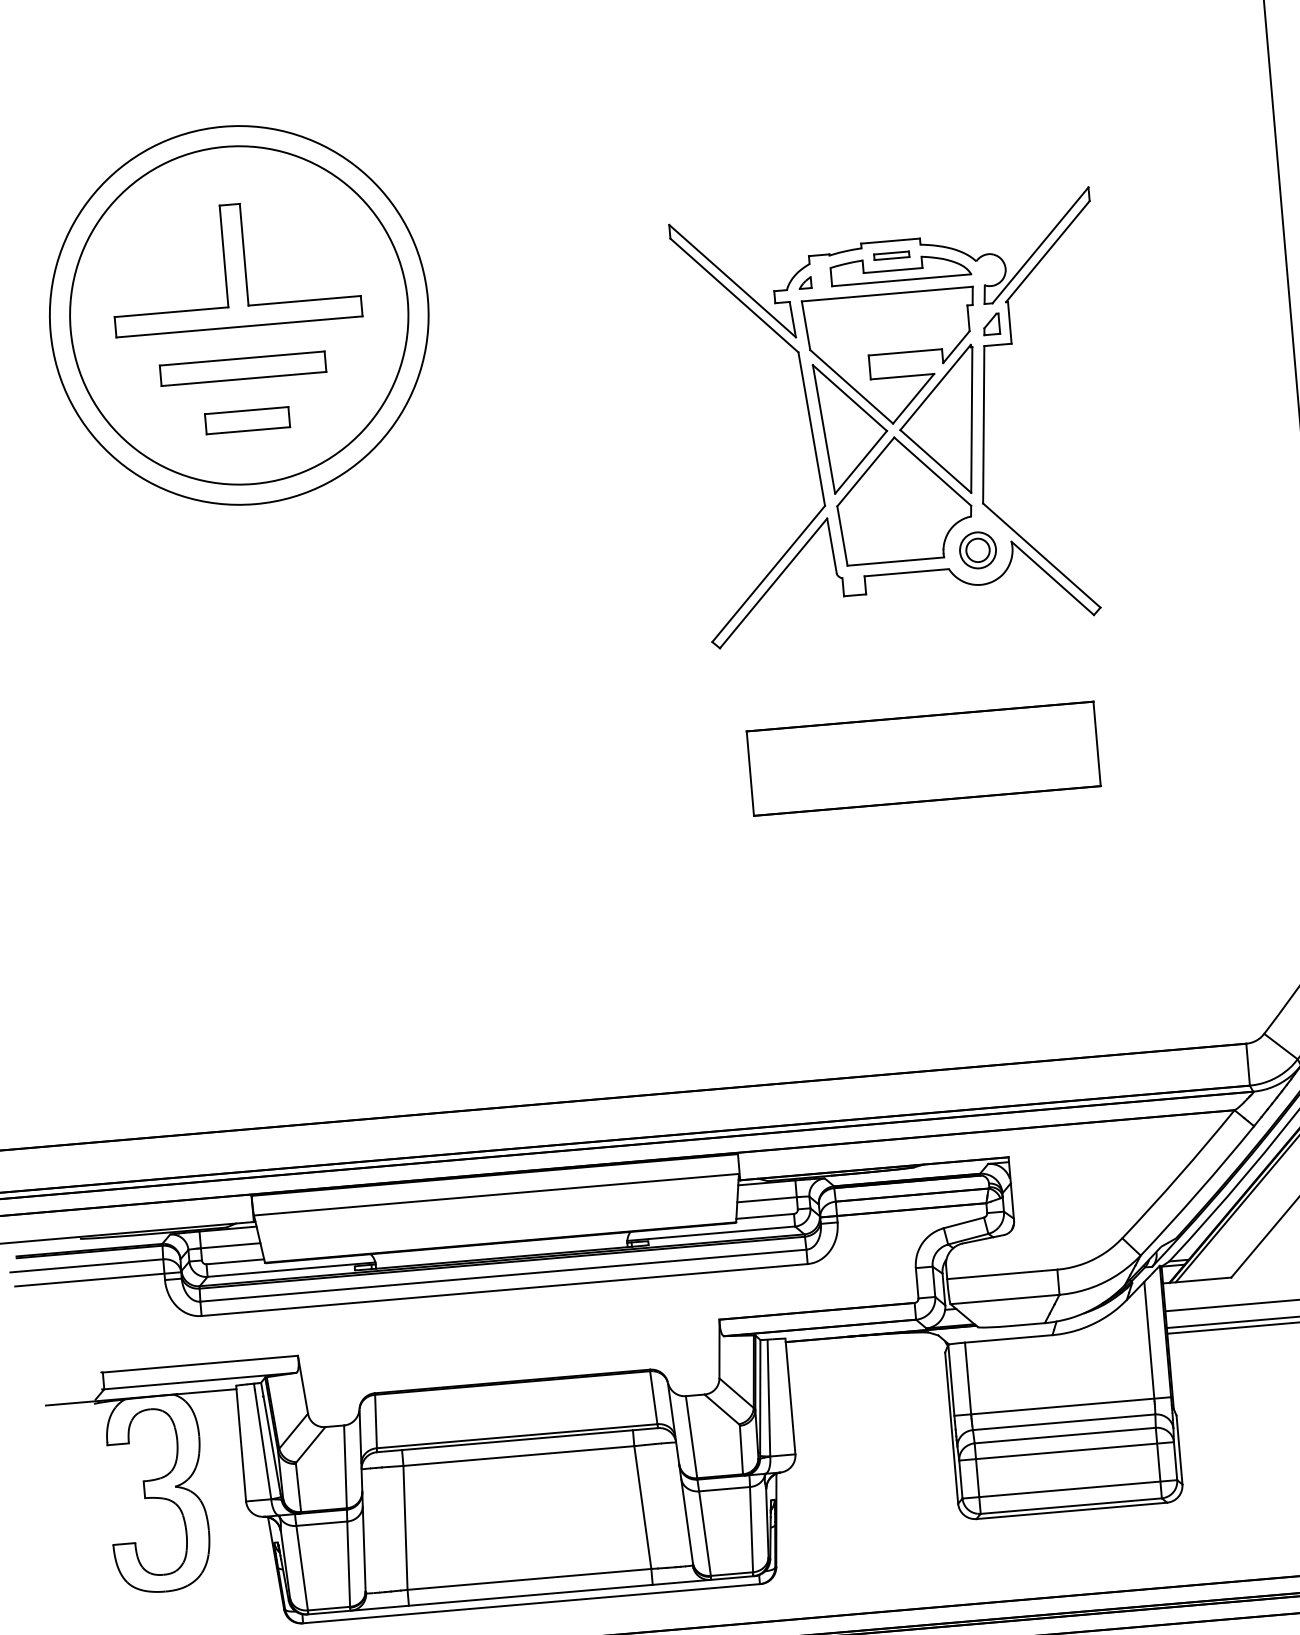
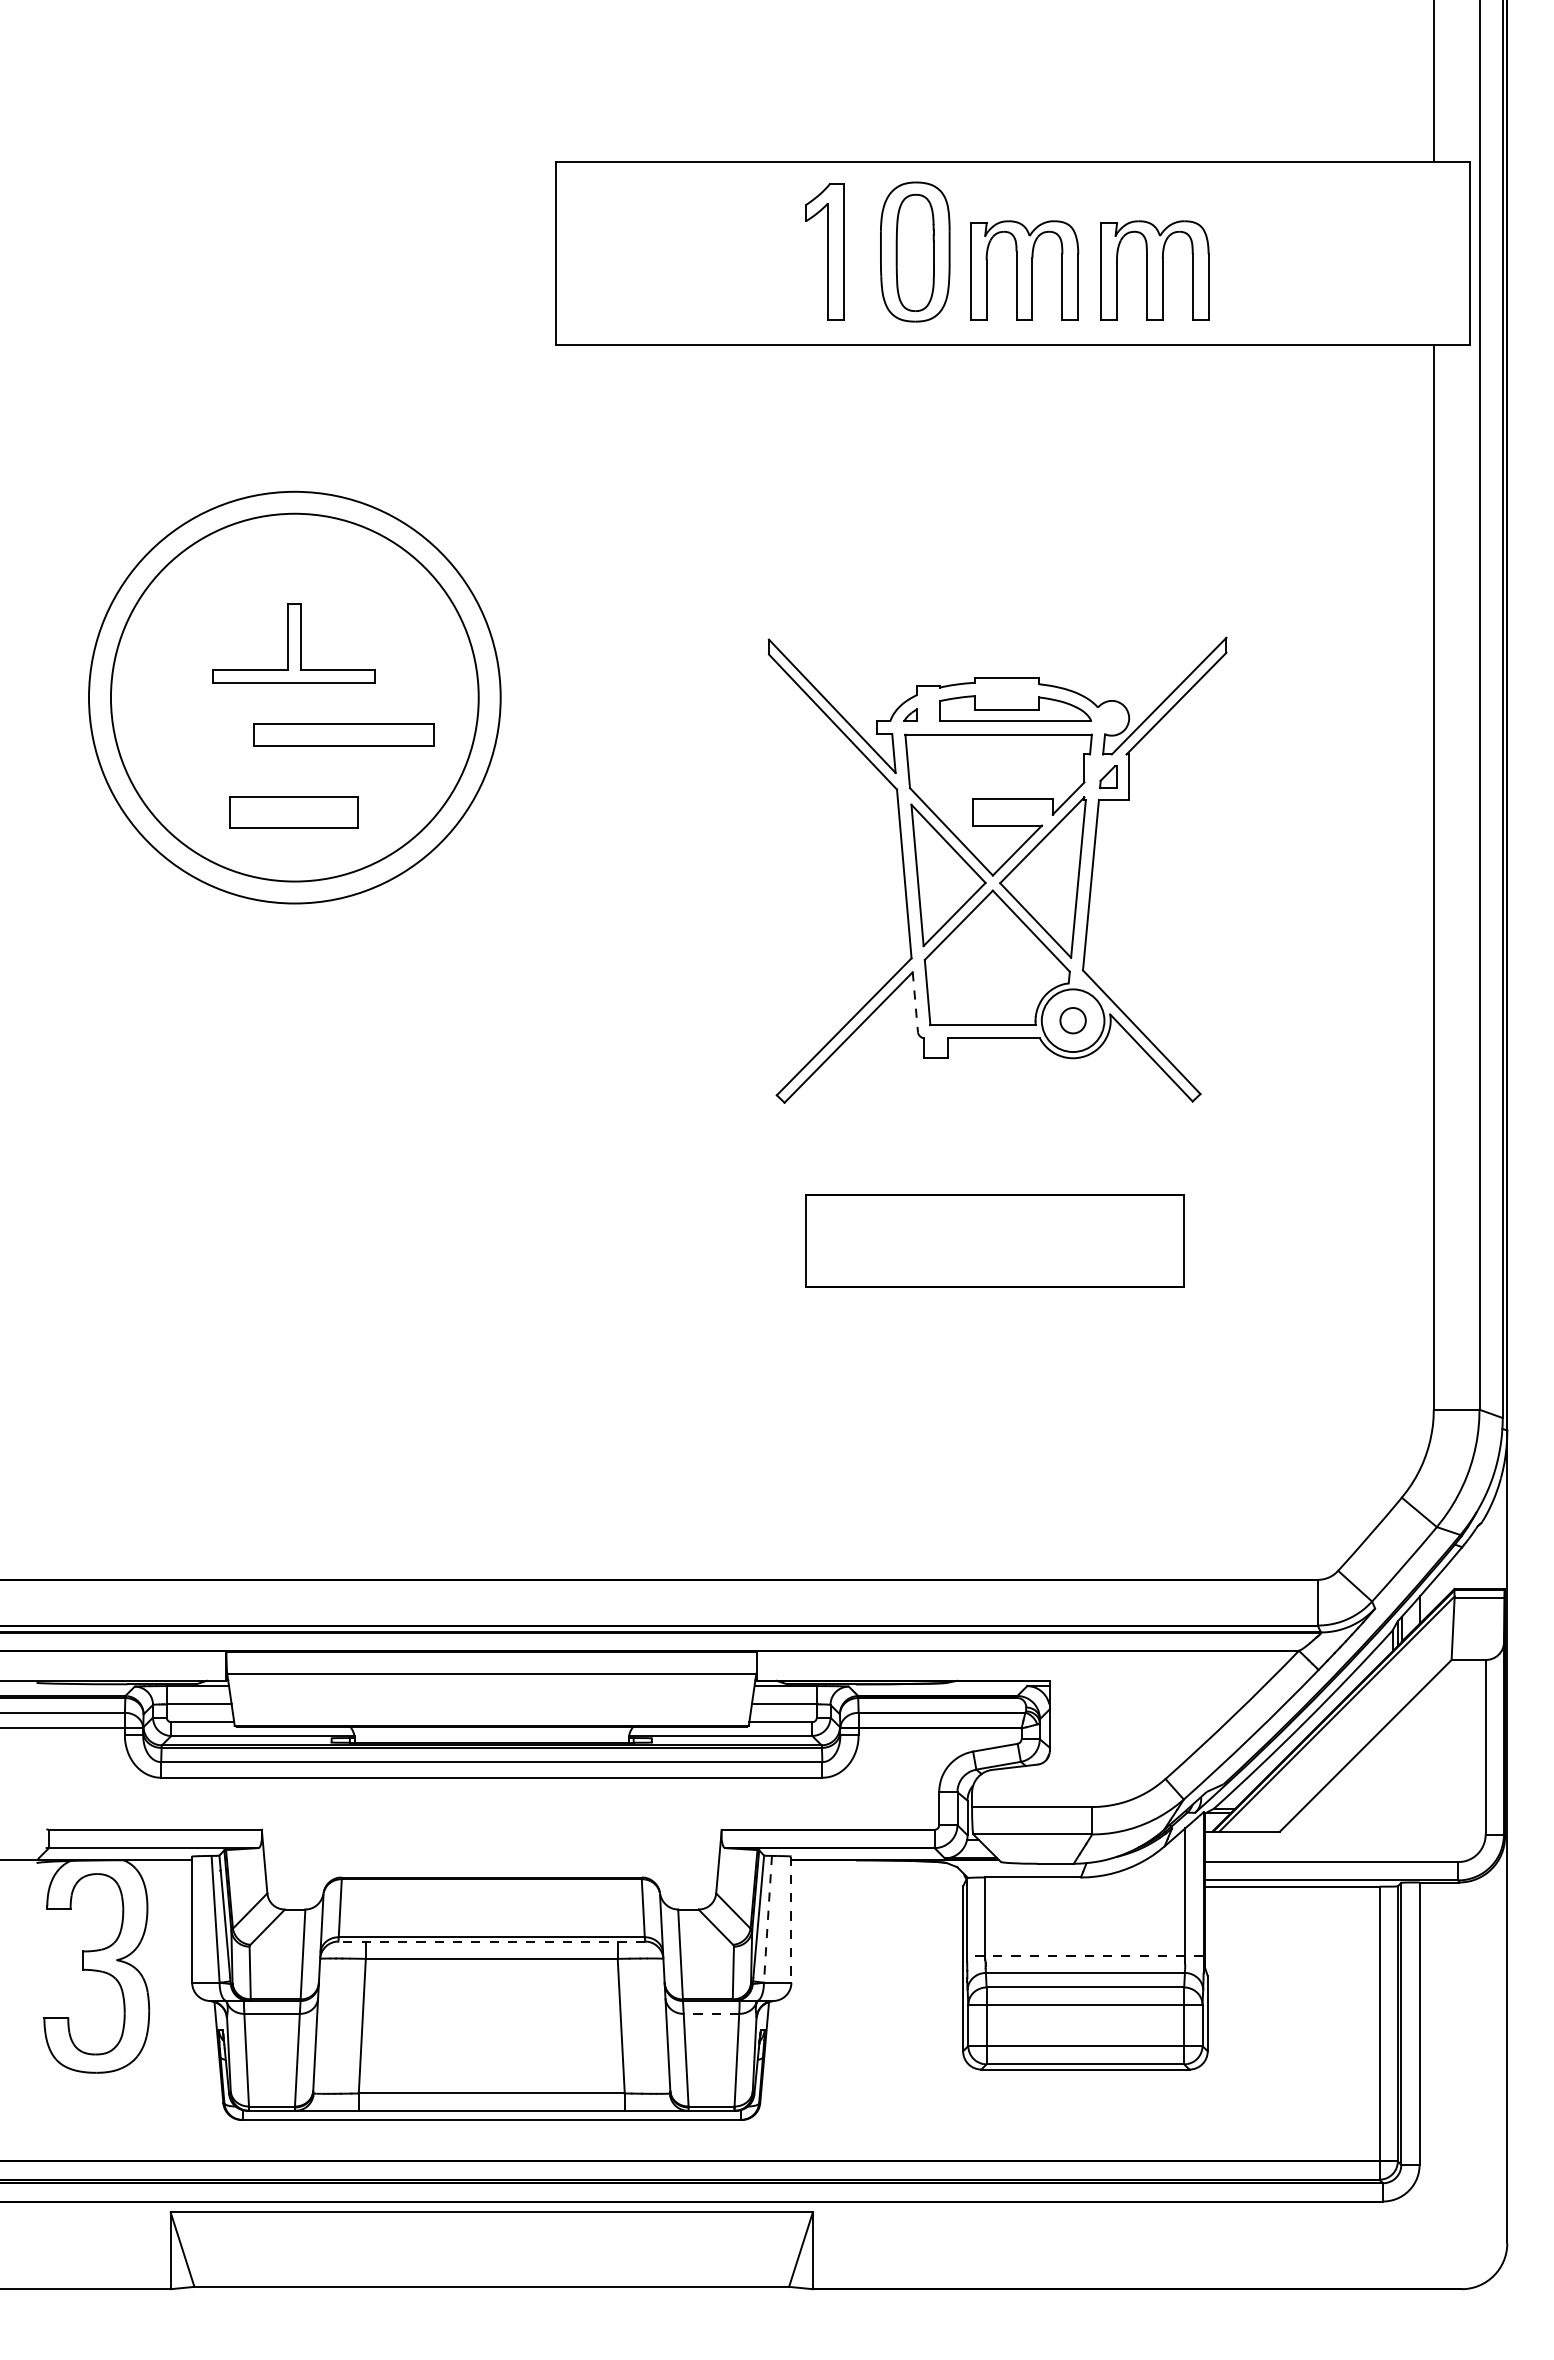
part: (891, 255) -> (1006, 693), removed
part: (233, 265) -> (293, 643), size x0.6
part: (242, 368) -> (343, 734), moved
part: (247, 419) -> (294, 811), size x1.4
line: (832, 546) -> (915, 1002), solid -> dashed
circle: (977, 550) -> (1072, 1020), size x1.6
line: (768, 1397) -> (767, 1918), solid -> dashed
line: (790, 1397) -> (791, 1920), solid -> dashed
line: (1061, 1406) -> (1084, 1955), solid -> dashed
line: (517, 1440) -> (491, 1941), solid -> dashed
line: (724, 1488) -> (711, 2013), solid -> dashed

